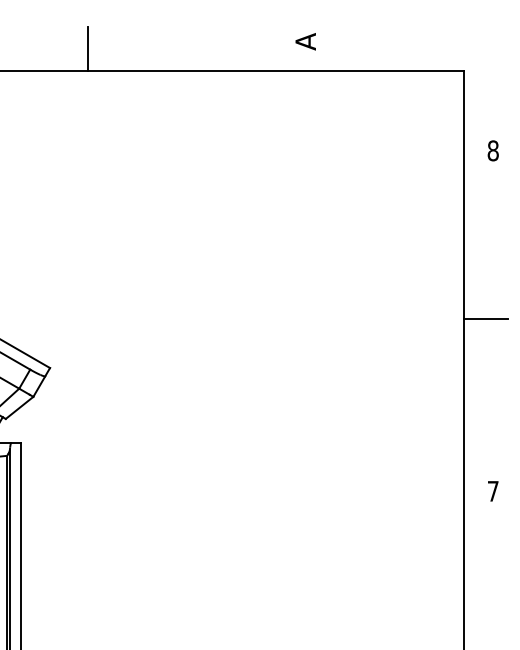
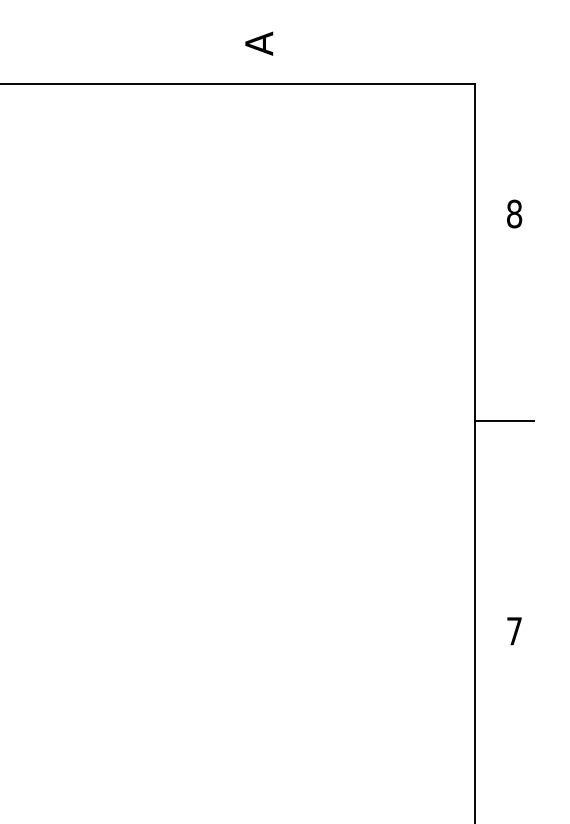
text: (492, 150) -> (513, 213), moved
text: (493, 491) -> (514, 631), moved

